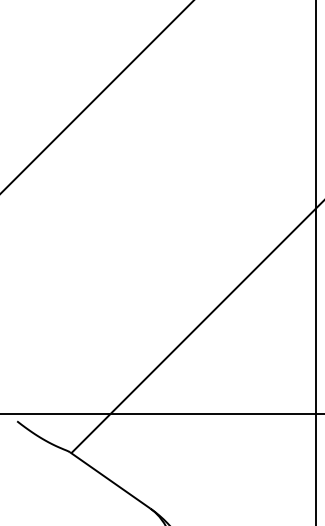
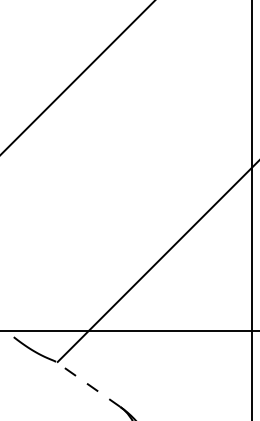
line: (109, 480) -> (87, 384), solid -> dashed

